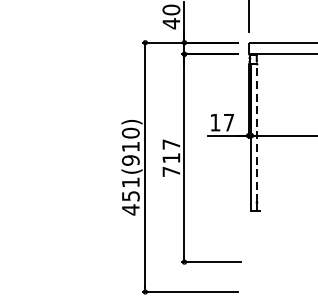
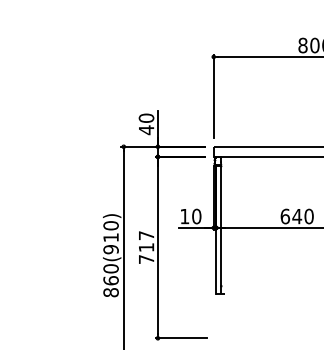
text: (228, 122) -> (196, 216), 17 -> 10
line: (256, 132) -> (220, 225), dashed -> solid
text: (130, 195) -> (110, 280), 451(910) -> 860(910)

